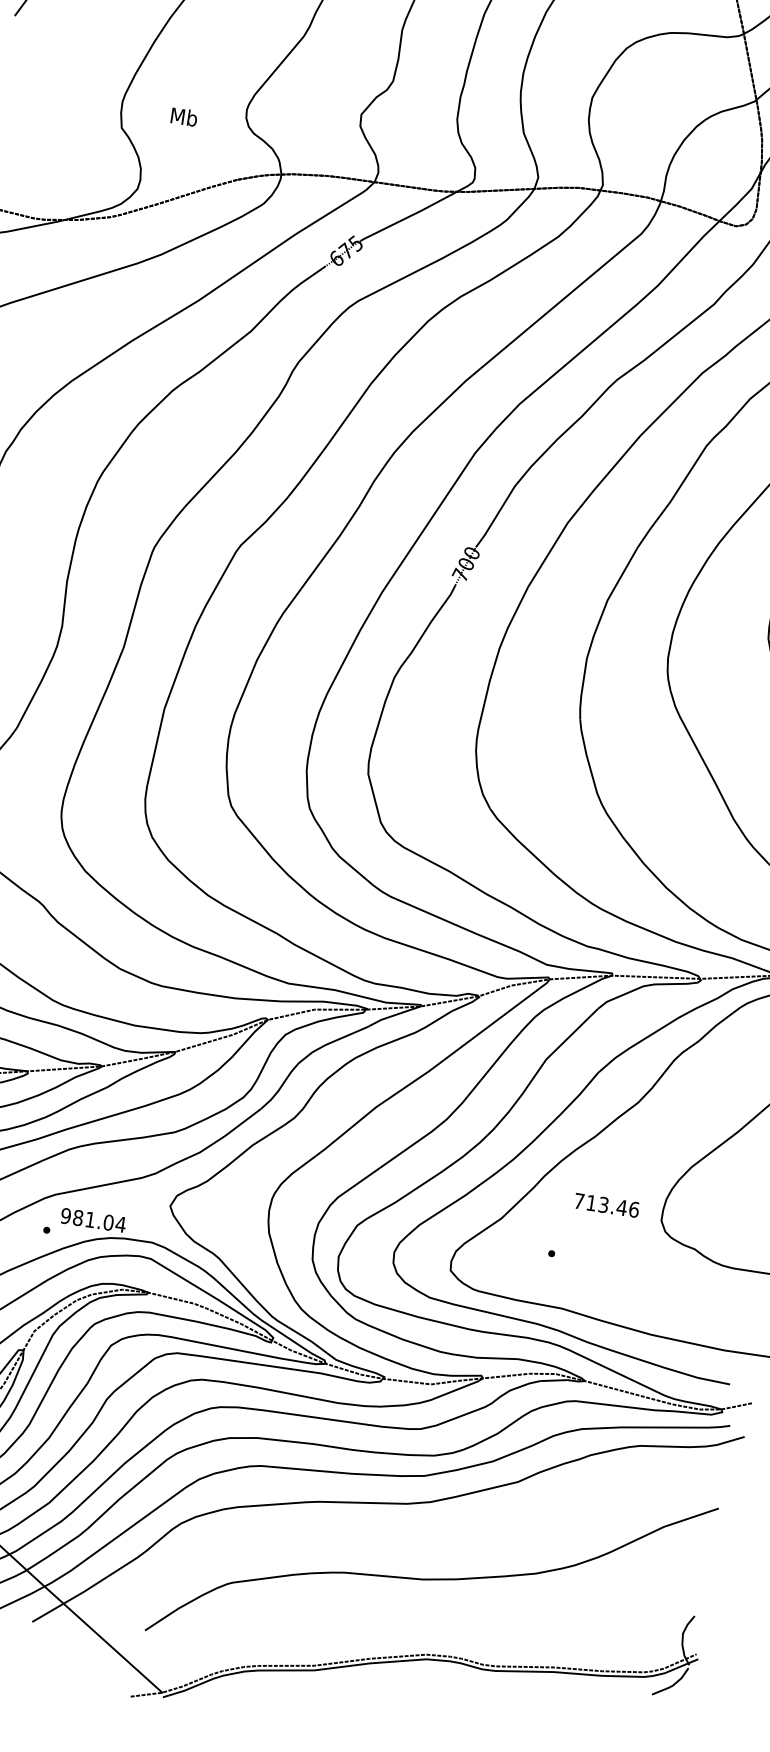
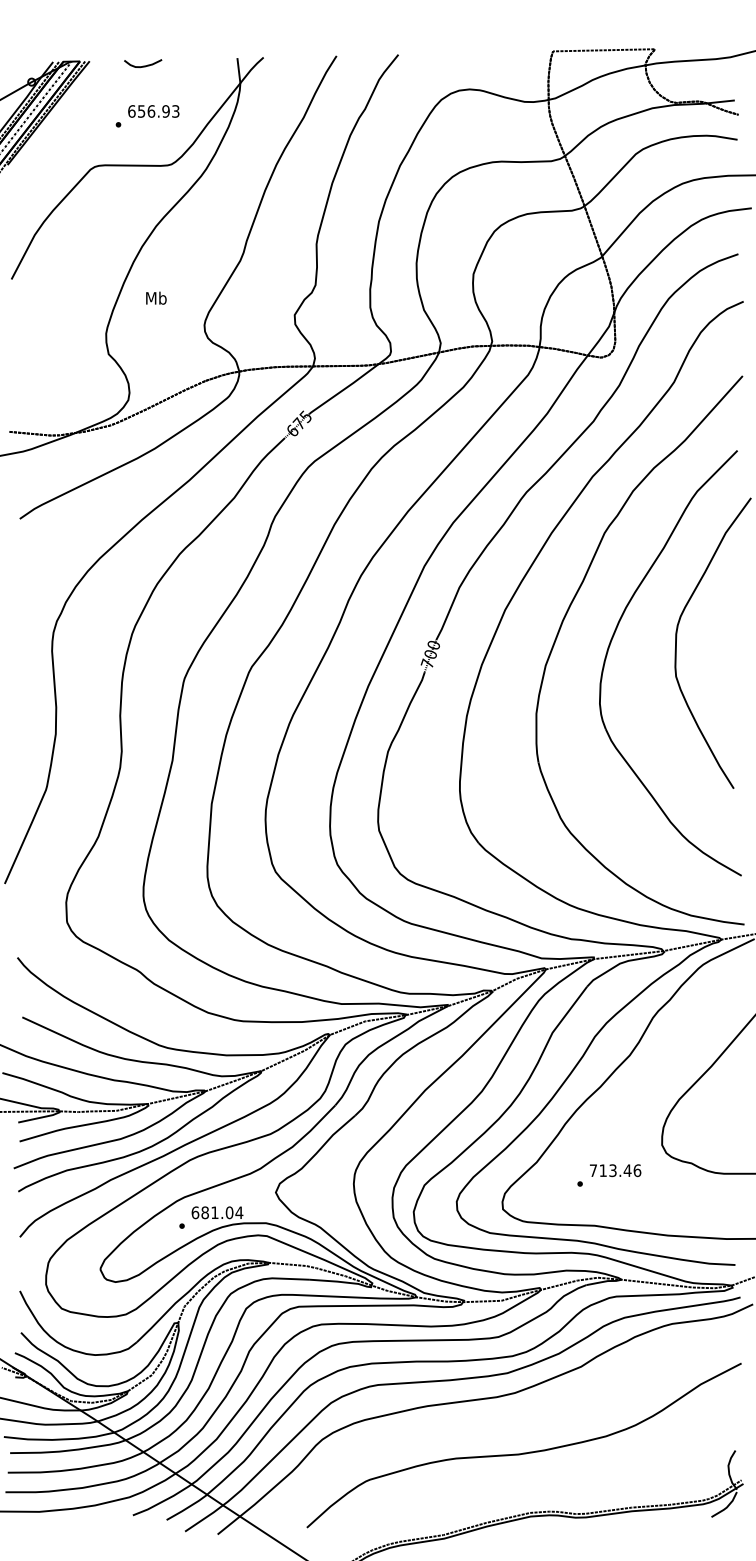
text: (184, 116) -> (156, 297), moved
text: (606, 1205) -> (615, 1170), moved
text: (66, 1215) -> (195, 1212), 981.04 -> 681.04

